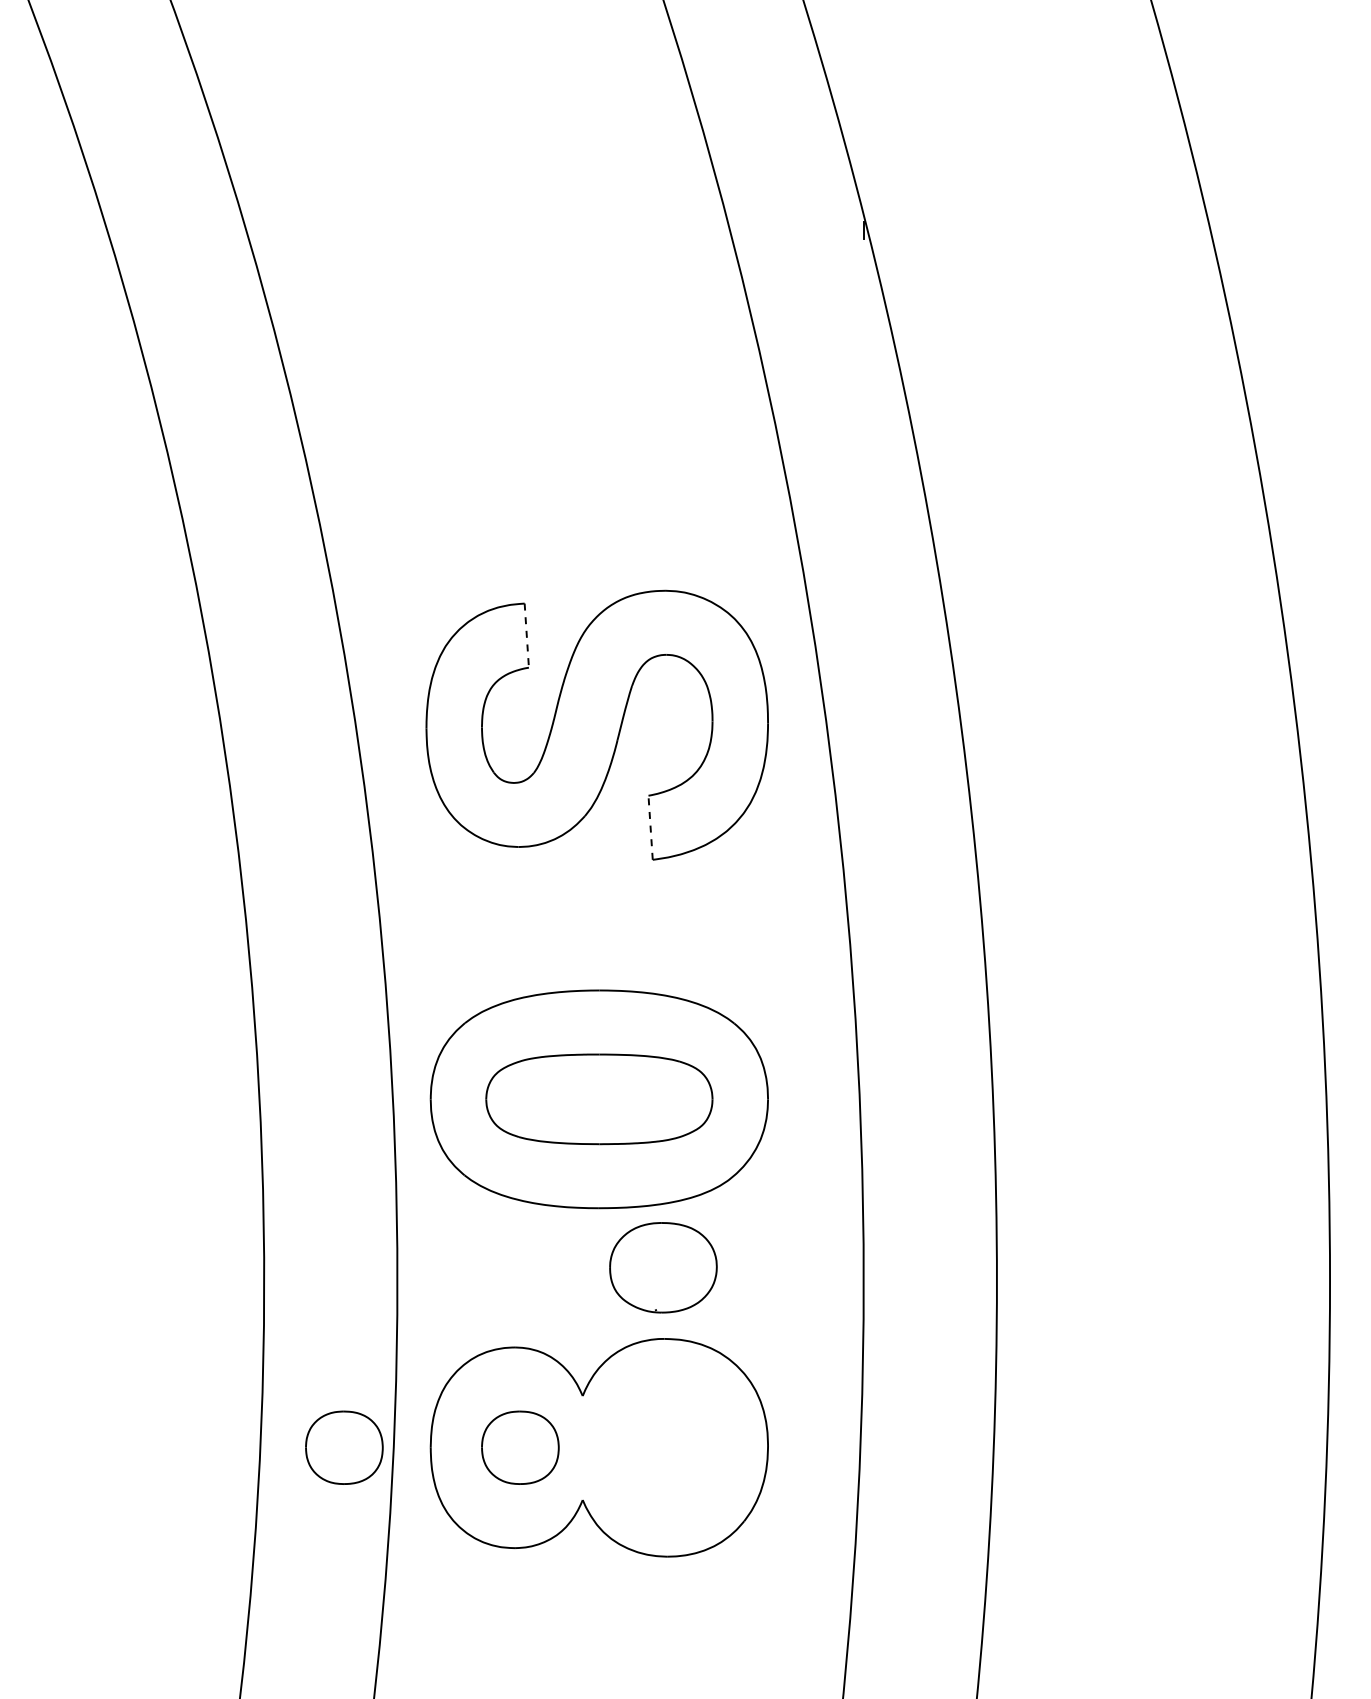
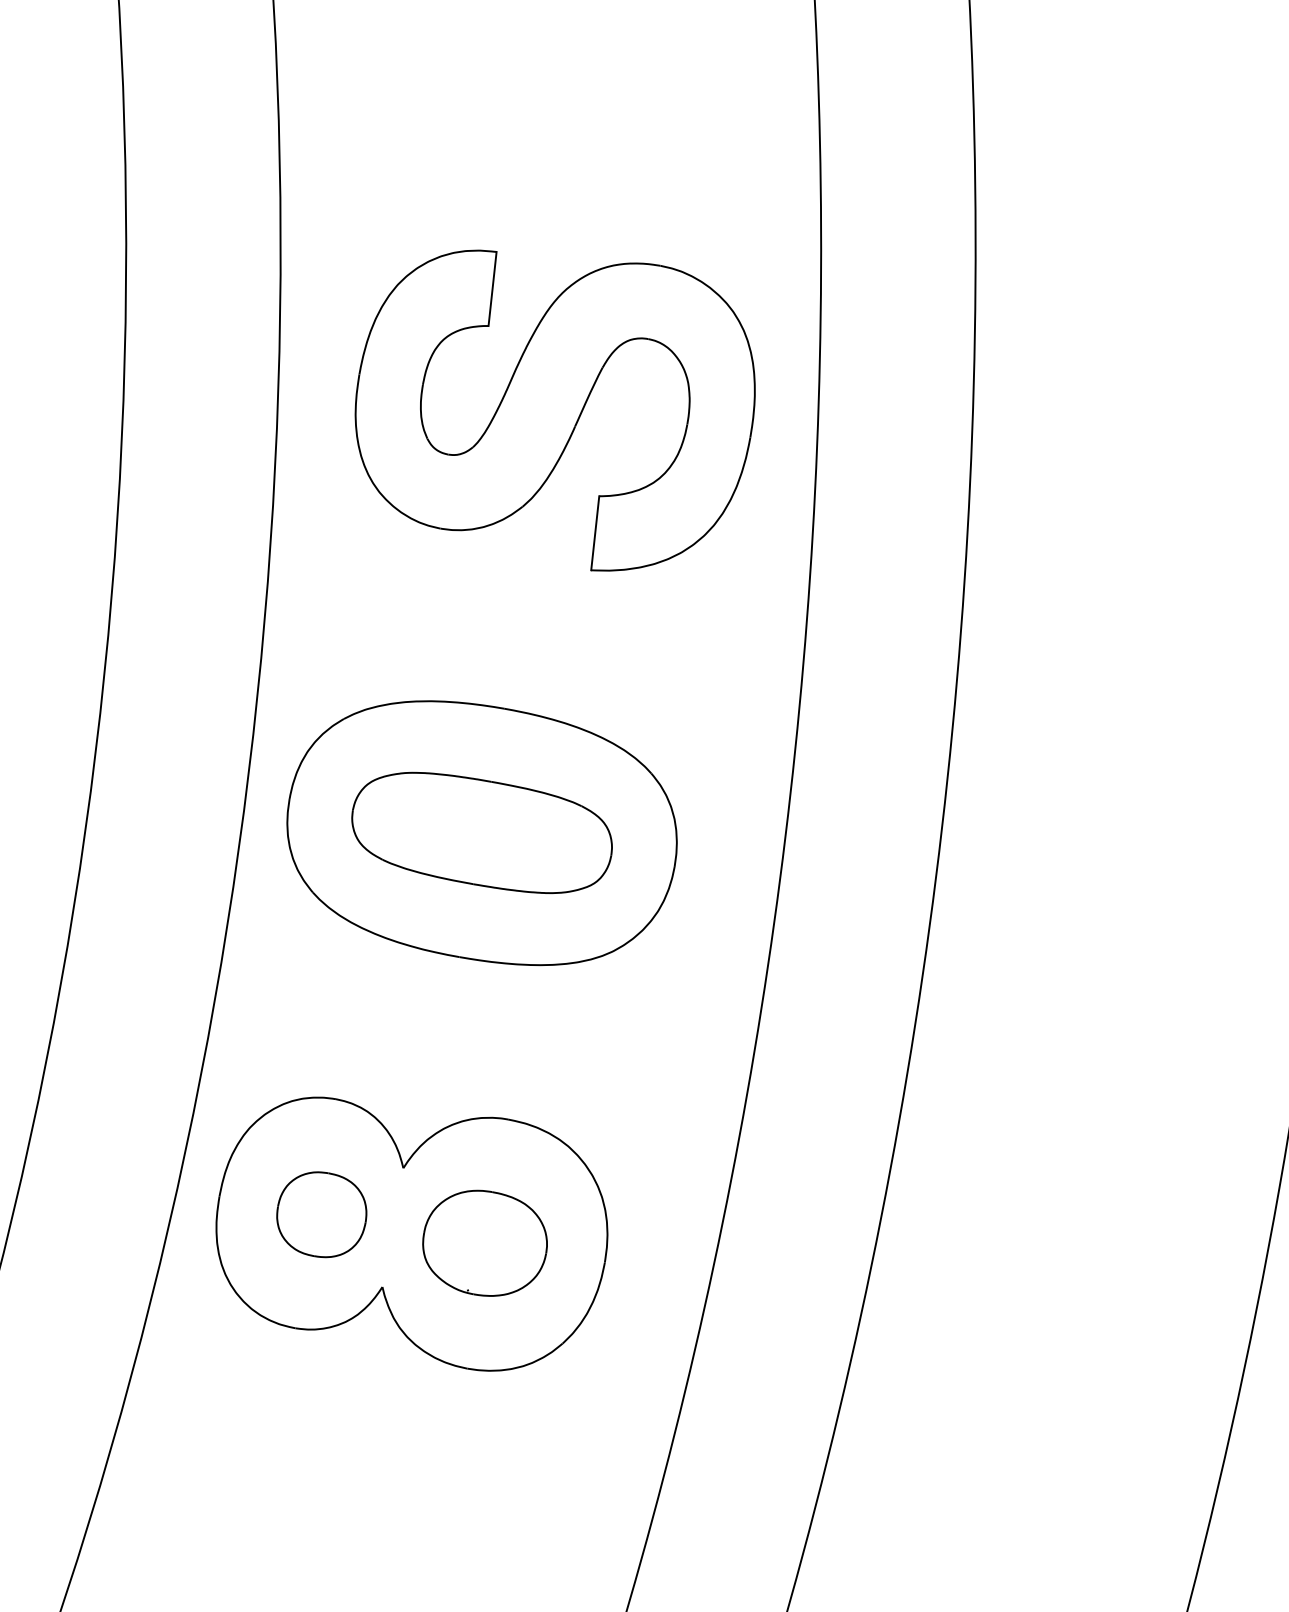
line: (526, 636) -> (492, 289), dashed -> solid
line: (650, 827) -> (595, 532), dashed -> solid
part: (663, 1267) -> (485, 1243), moved
part: (344, 1447) -> (121, 1179), removed

